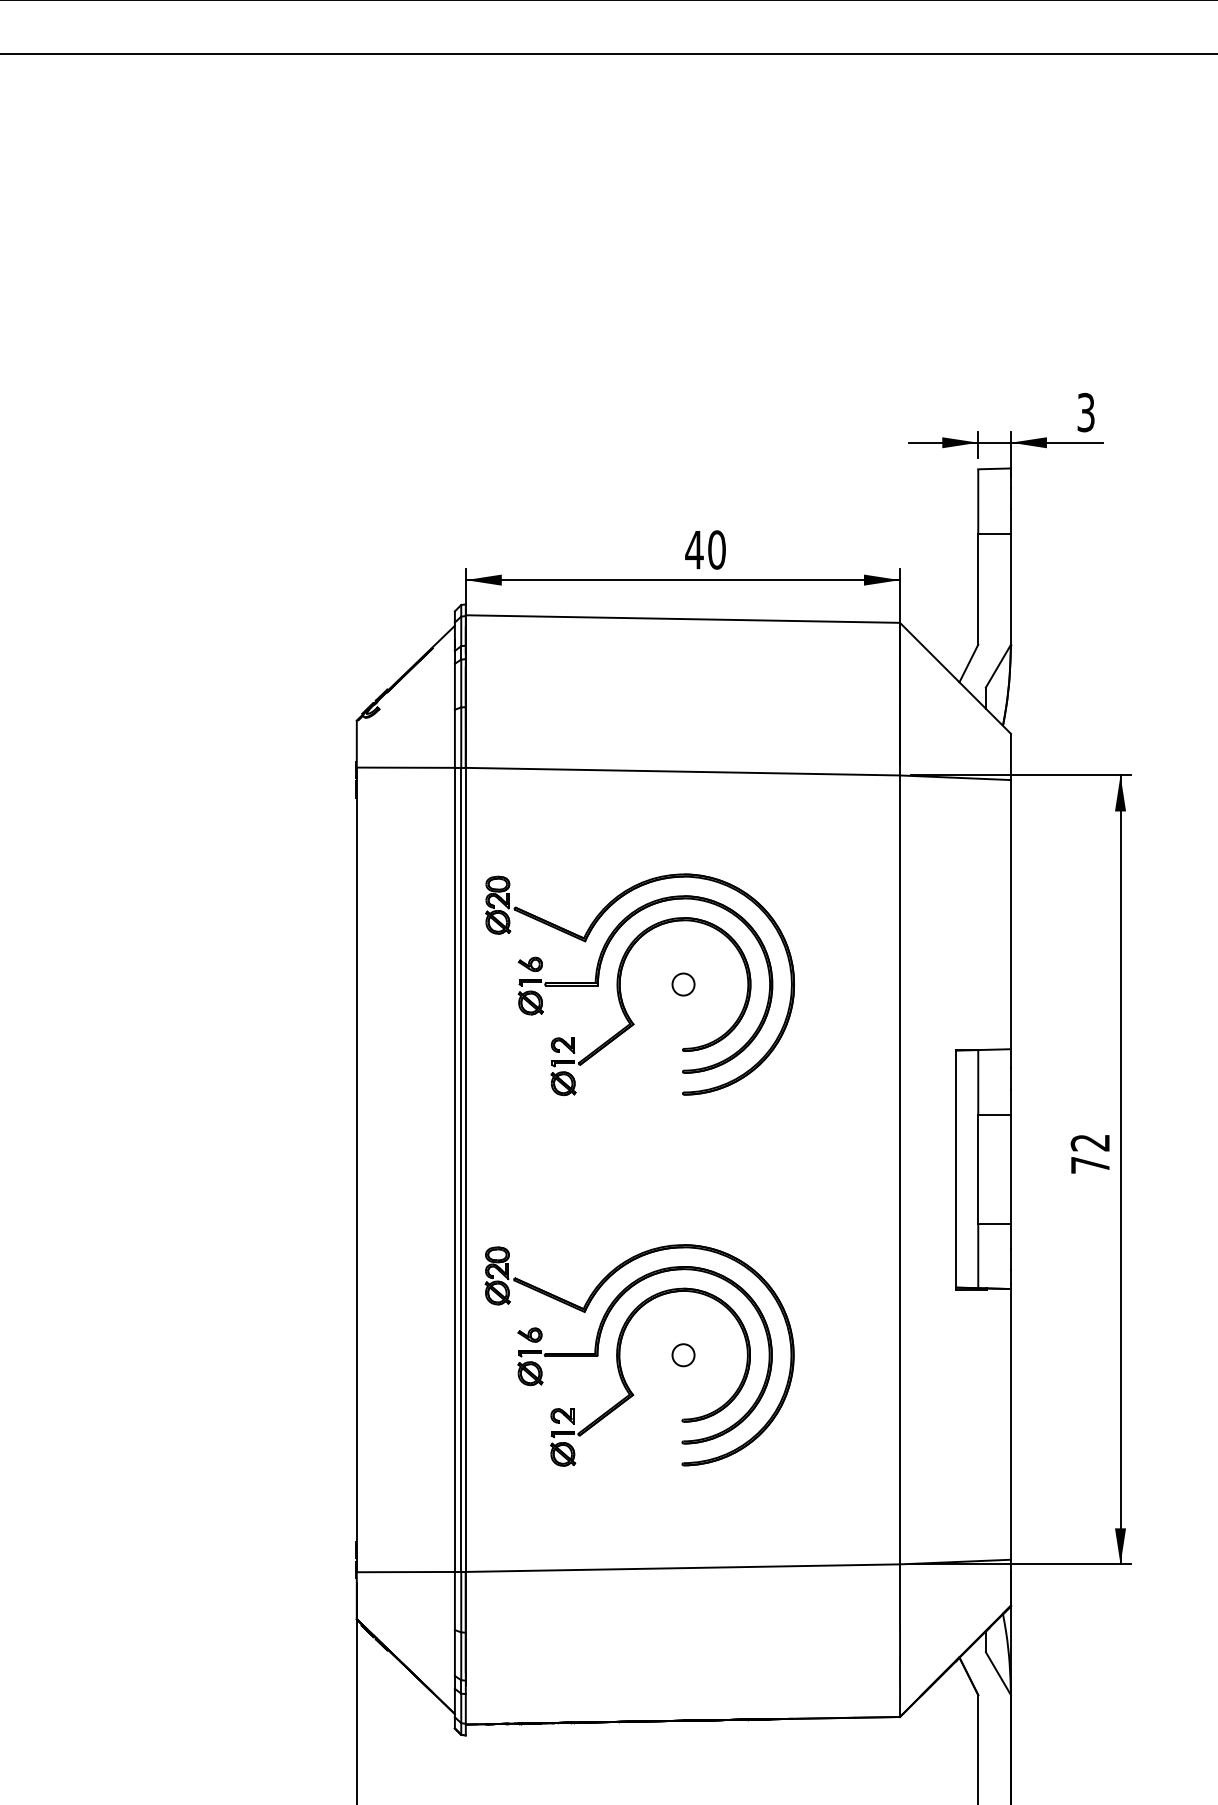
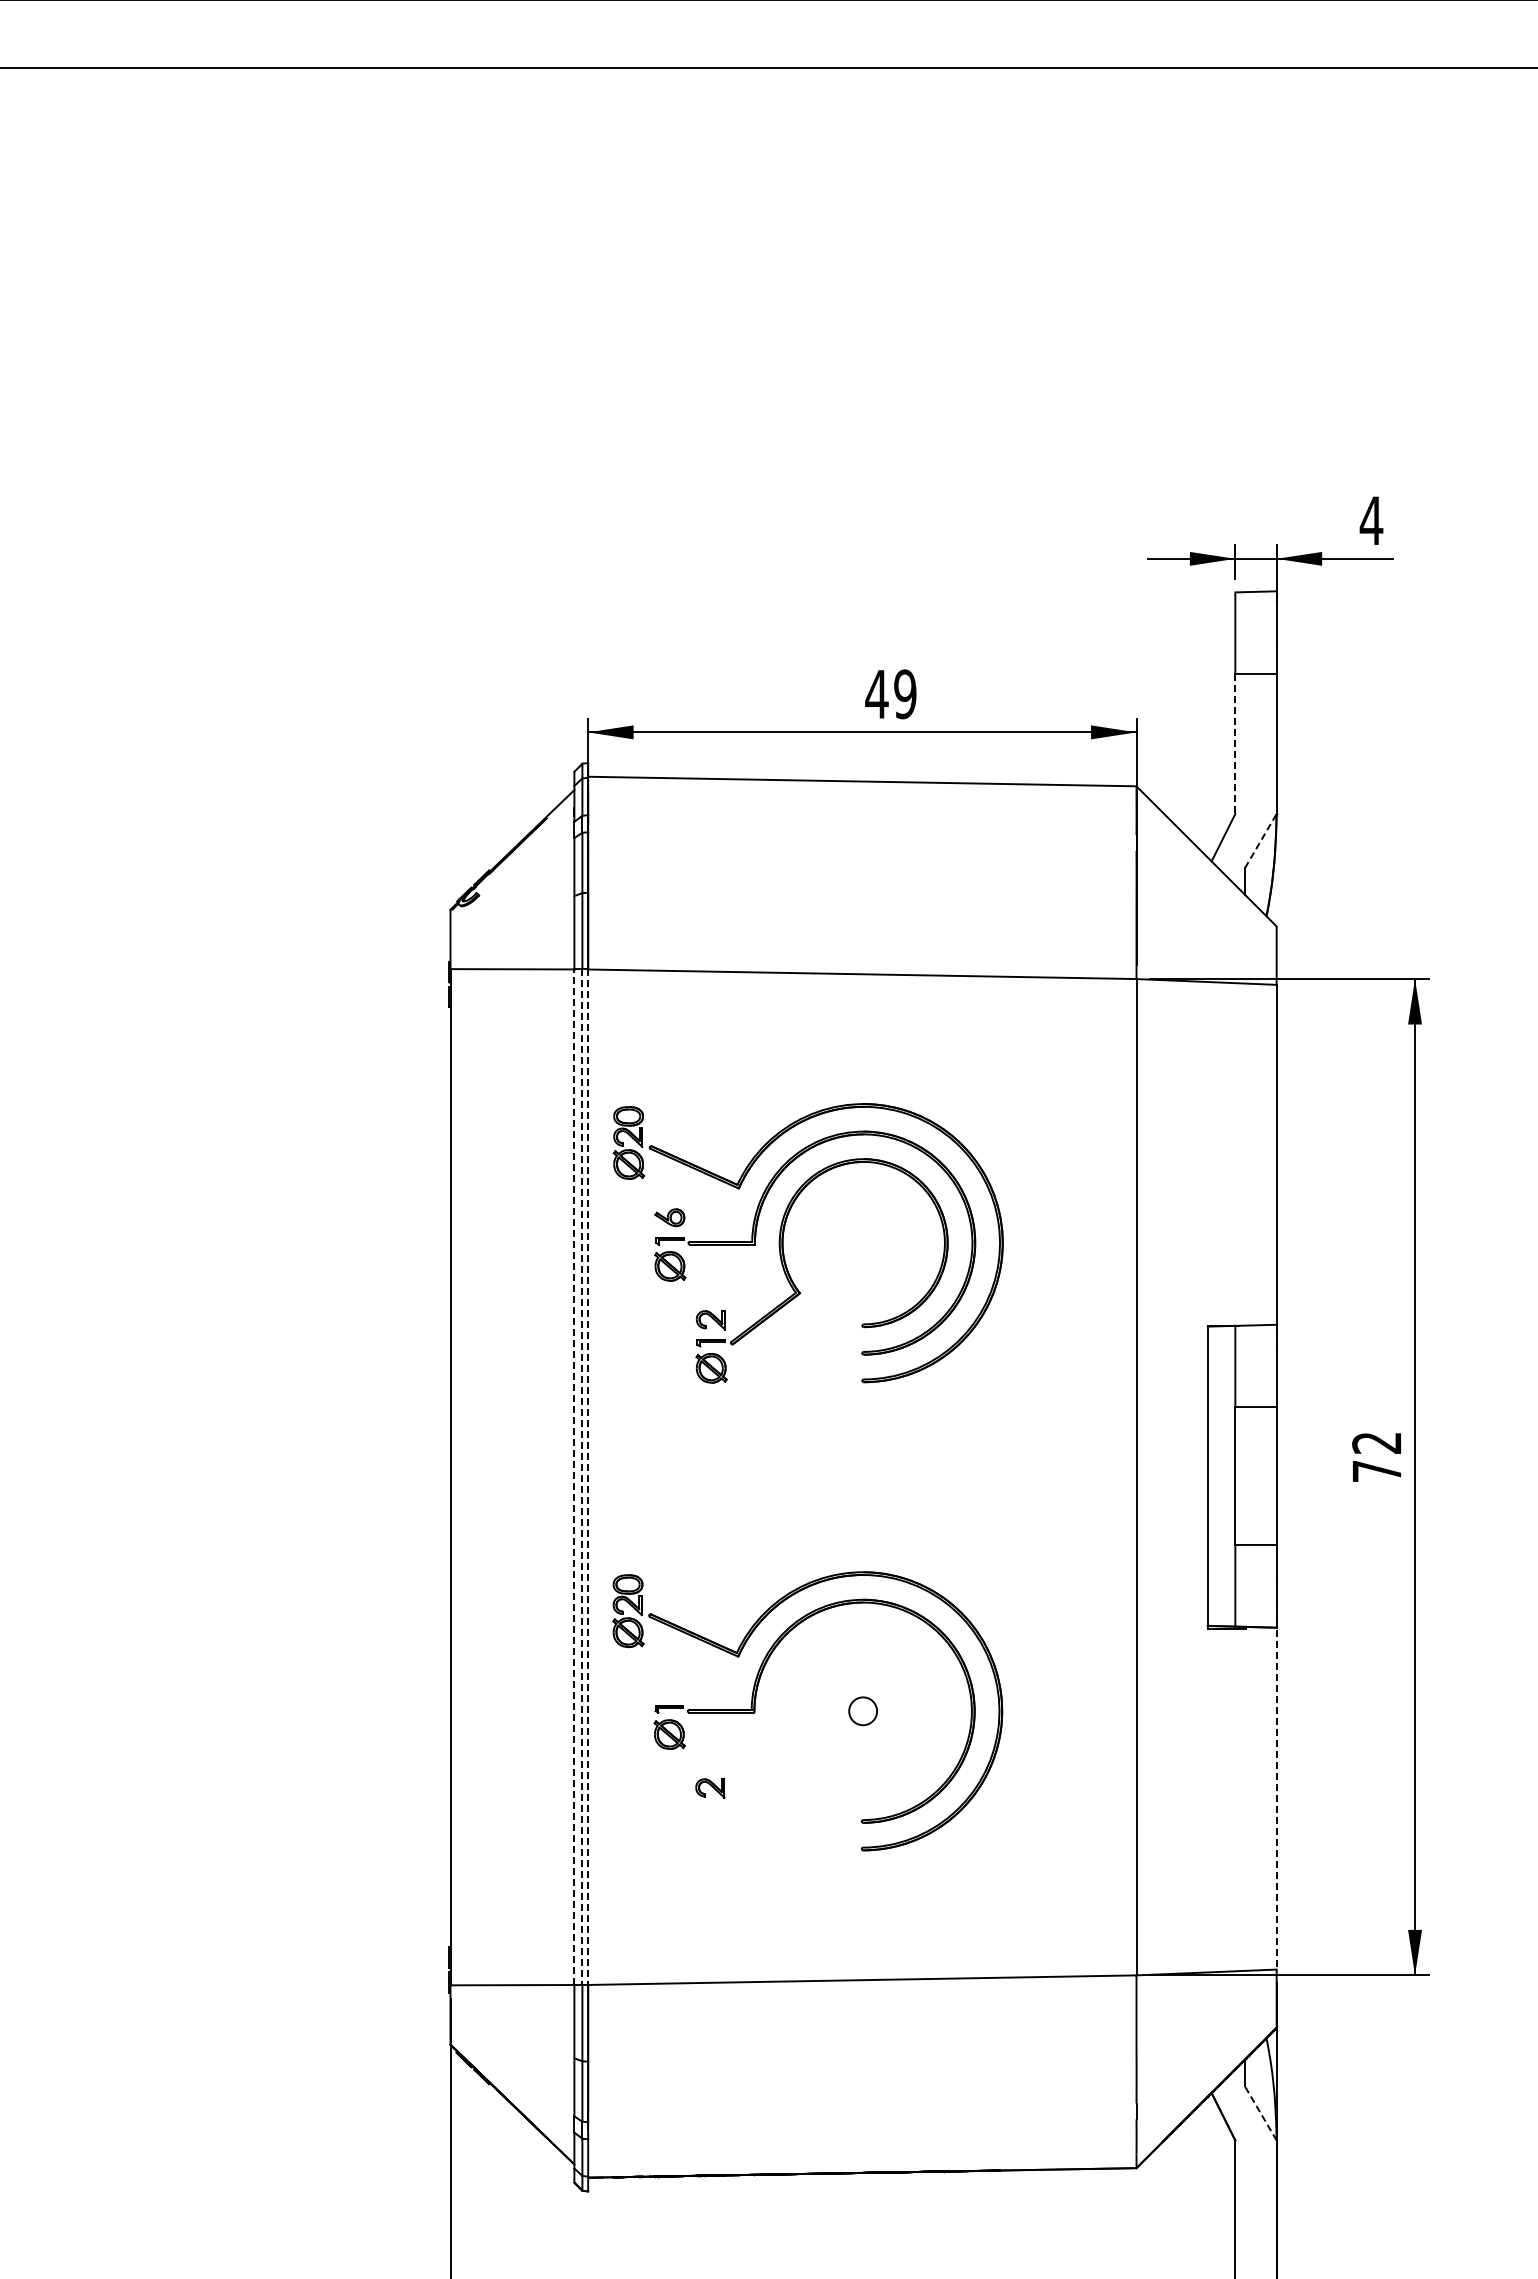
text: (1086, 412) -> (1371, 520), 3 -> 4
text: (717, 550) -> (905, 694), 40 -> 49
line: (978, 589) -> (1235, 744), solid -> dashed
line: (998, 665) -> (1261, 840), solid -> dashed
part: (683, 984) -> (862, 1242), removed
line: (454, 1170) -> (574, 1477), solid -> dashed
line: (461, 1170) -> (582, 1477), solid -> dashed
line: (466, 1170) -> (588, 1477), solid -> dashed
part: (529, 1334) -> (668, 1685), removed
part: (630, 1390) -> (796, 1755), removed
line: (1010, 1425) -> (1276, 1800), solid -> dashed
line: (998, 1673) -> (1260, 2113), solid -> dashed

